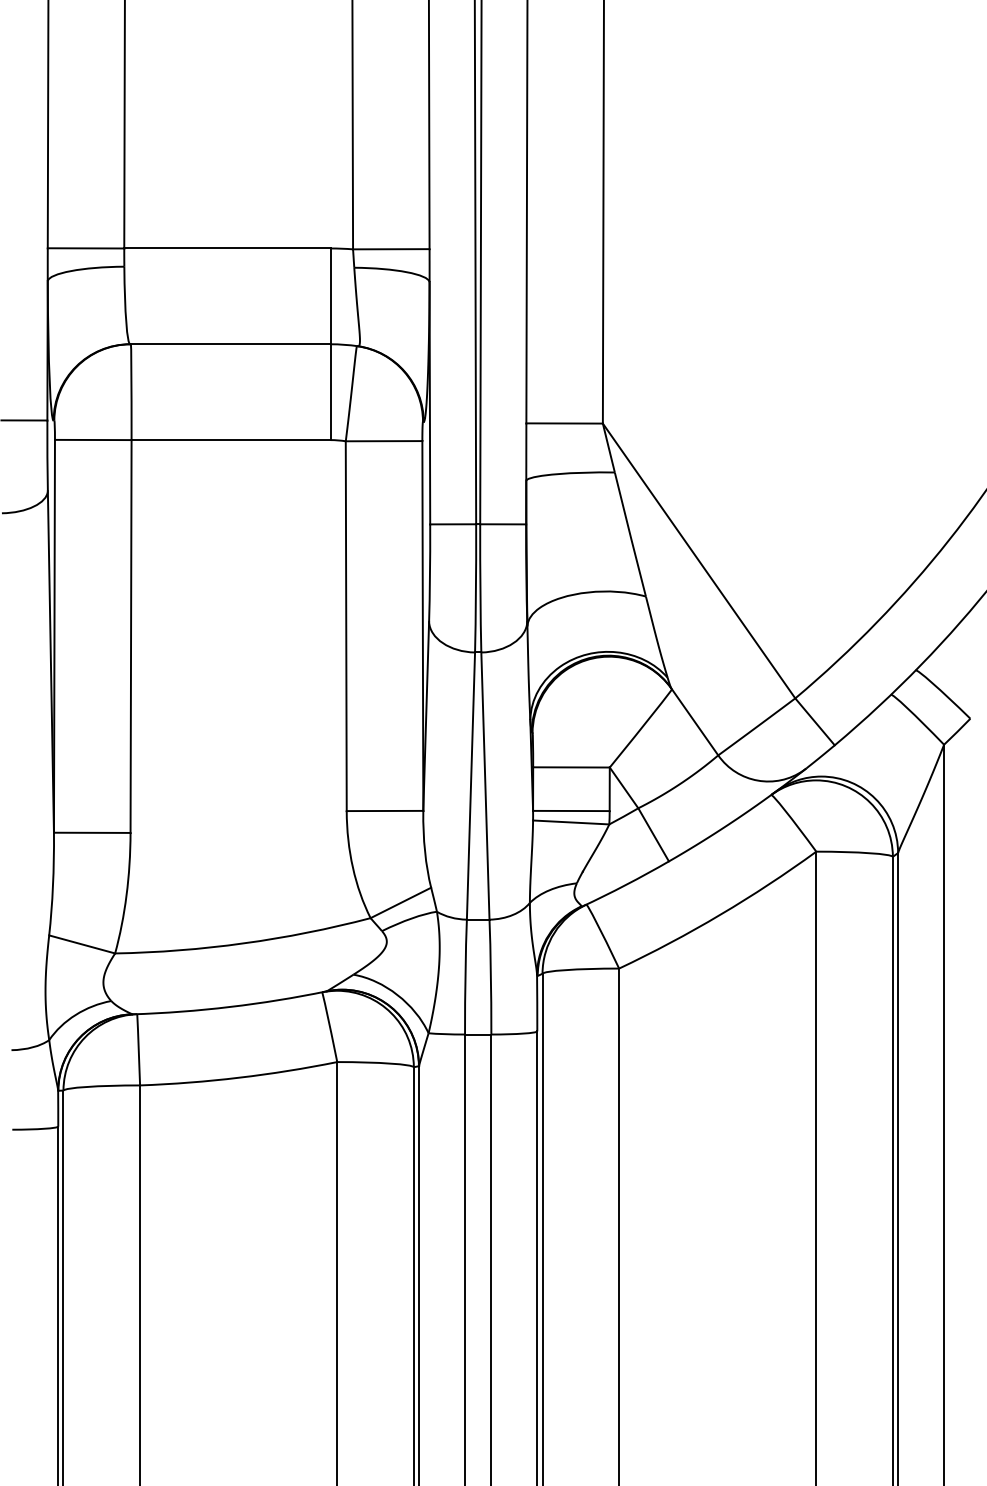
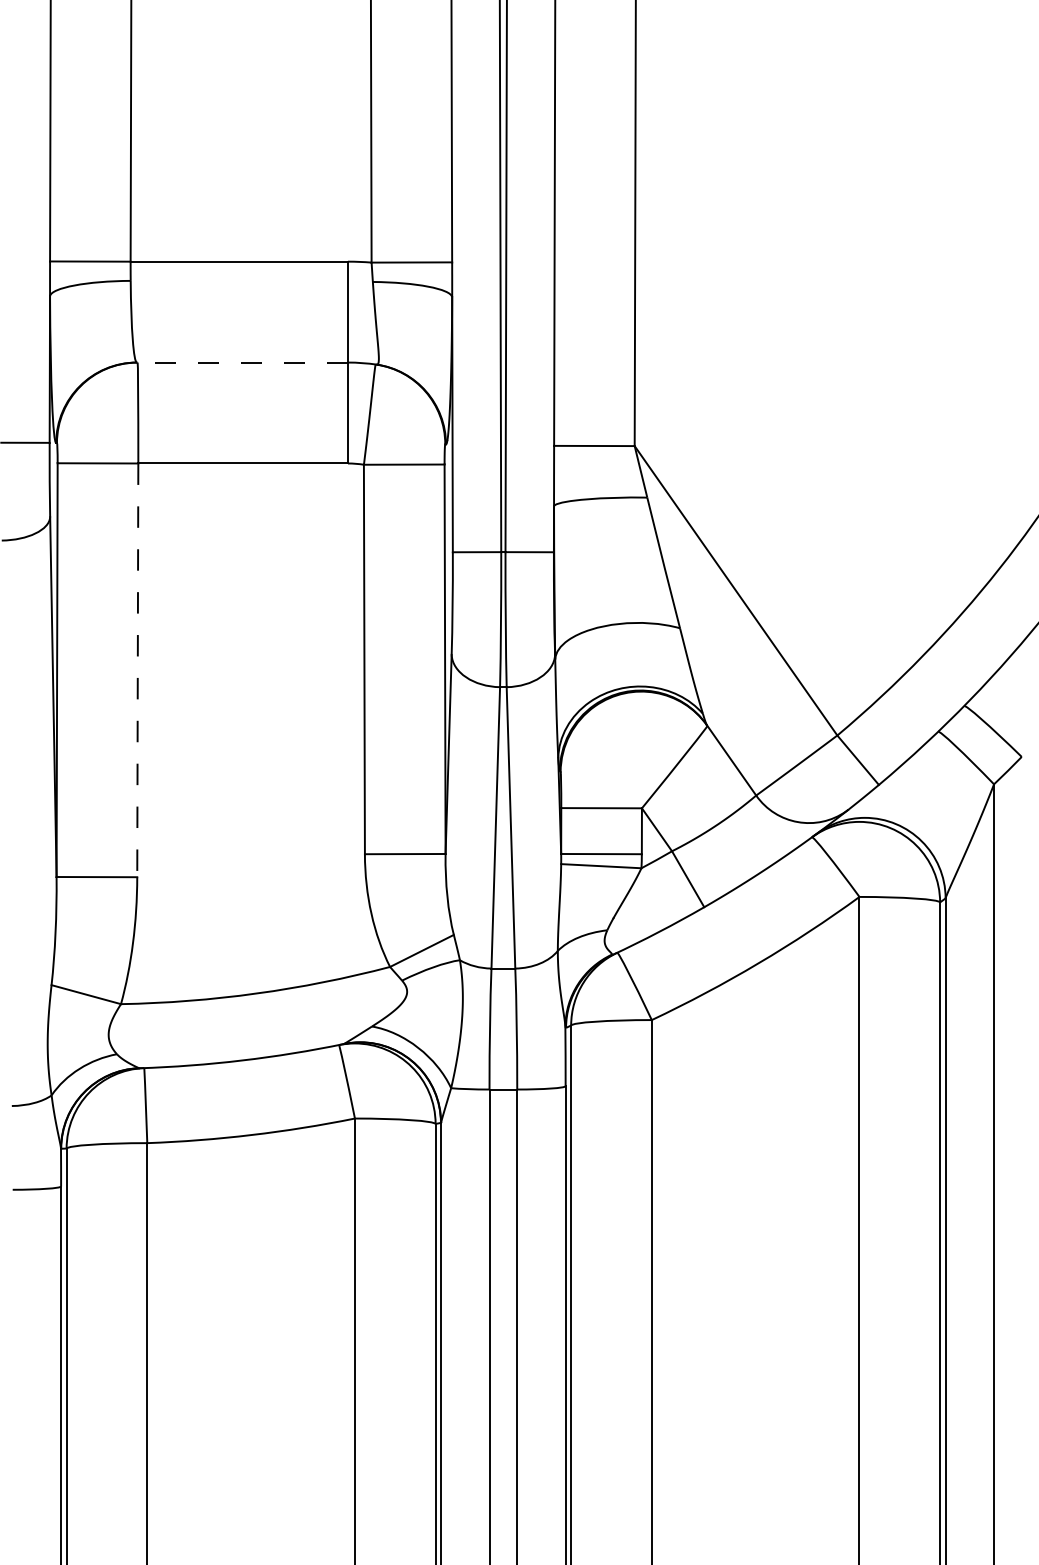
line: (230, 344) -> (242, 362), solid -> dashed
line: (130, 636) -> (137, 670), solid -> dashed

